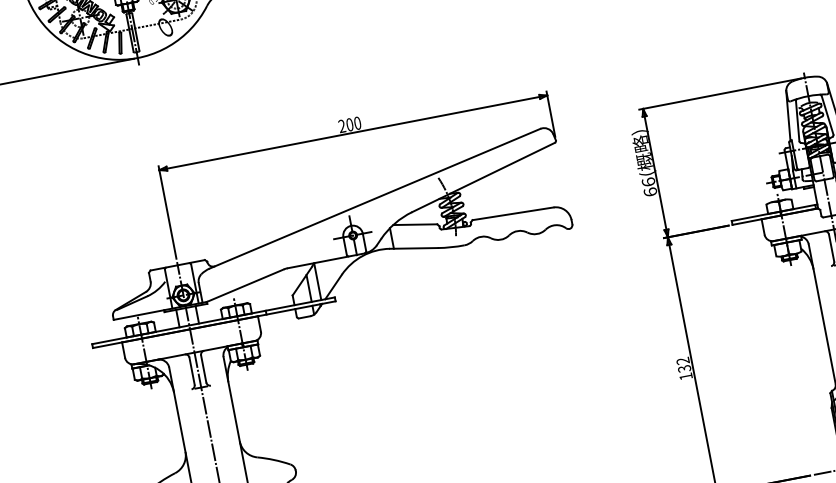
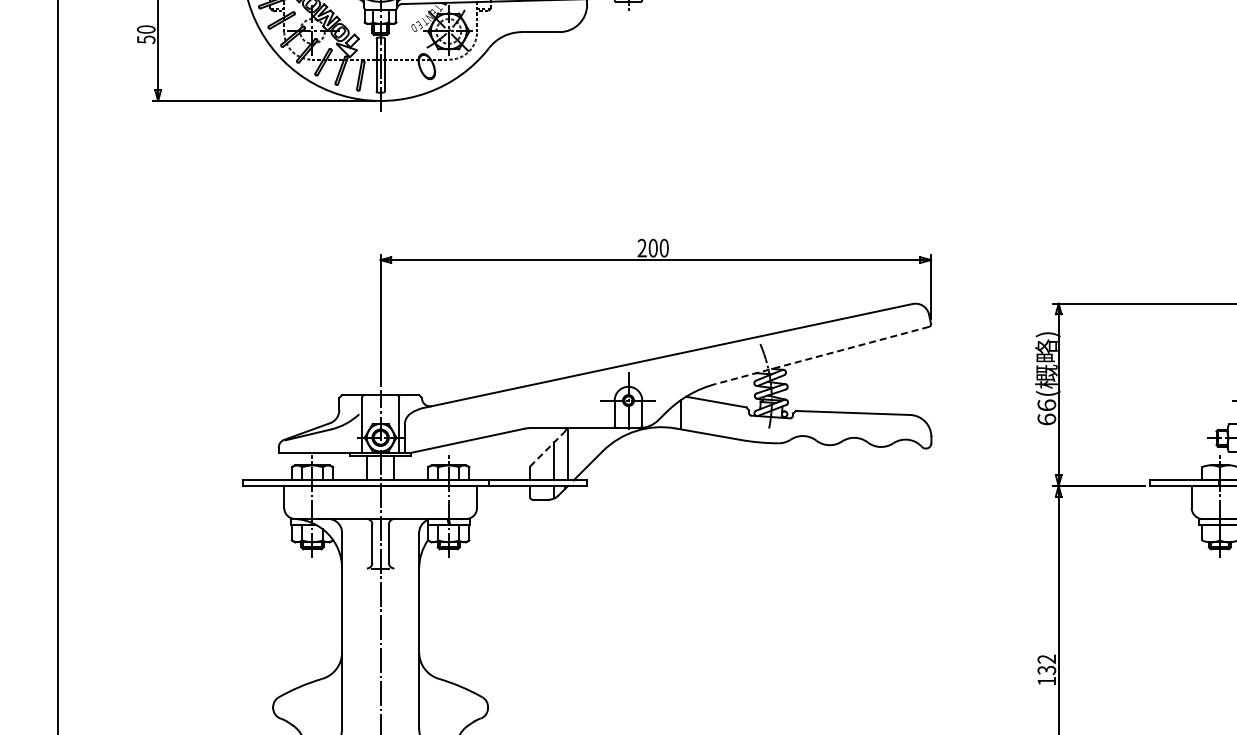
line: (483, 177) -> (822, 355), solid -> dashed
line: (301, 281) -> (546, 449), solid -> dashed

